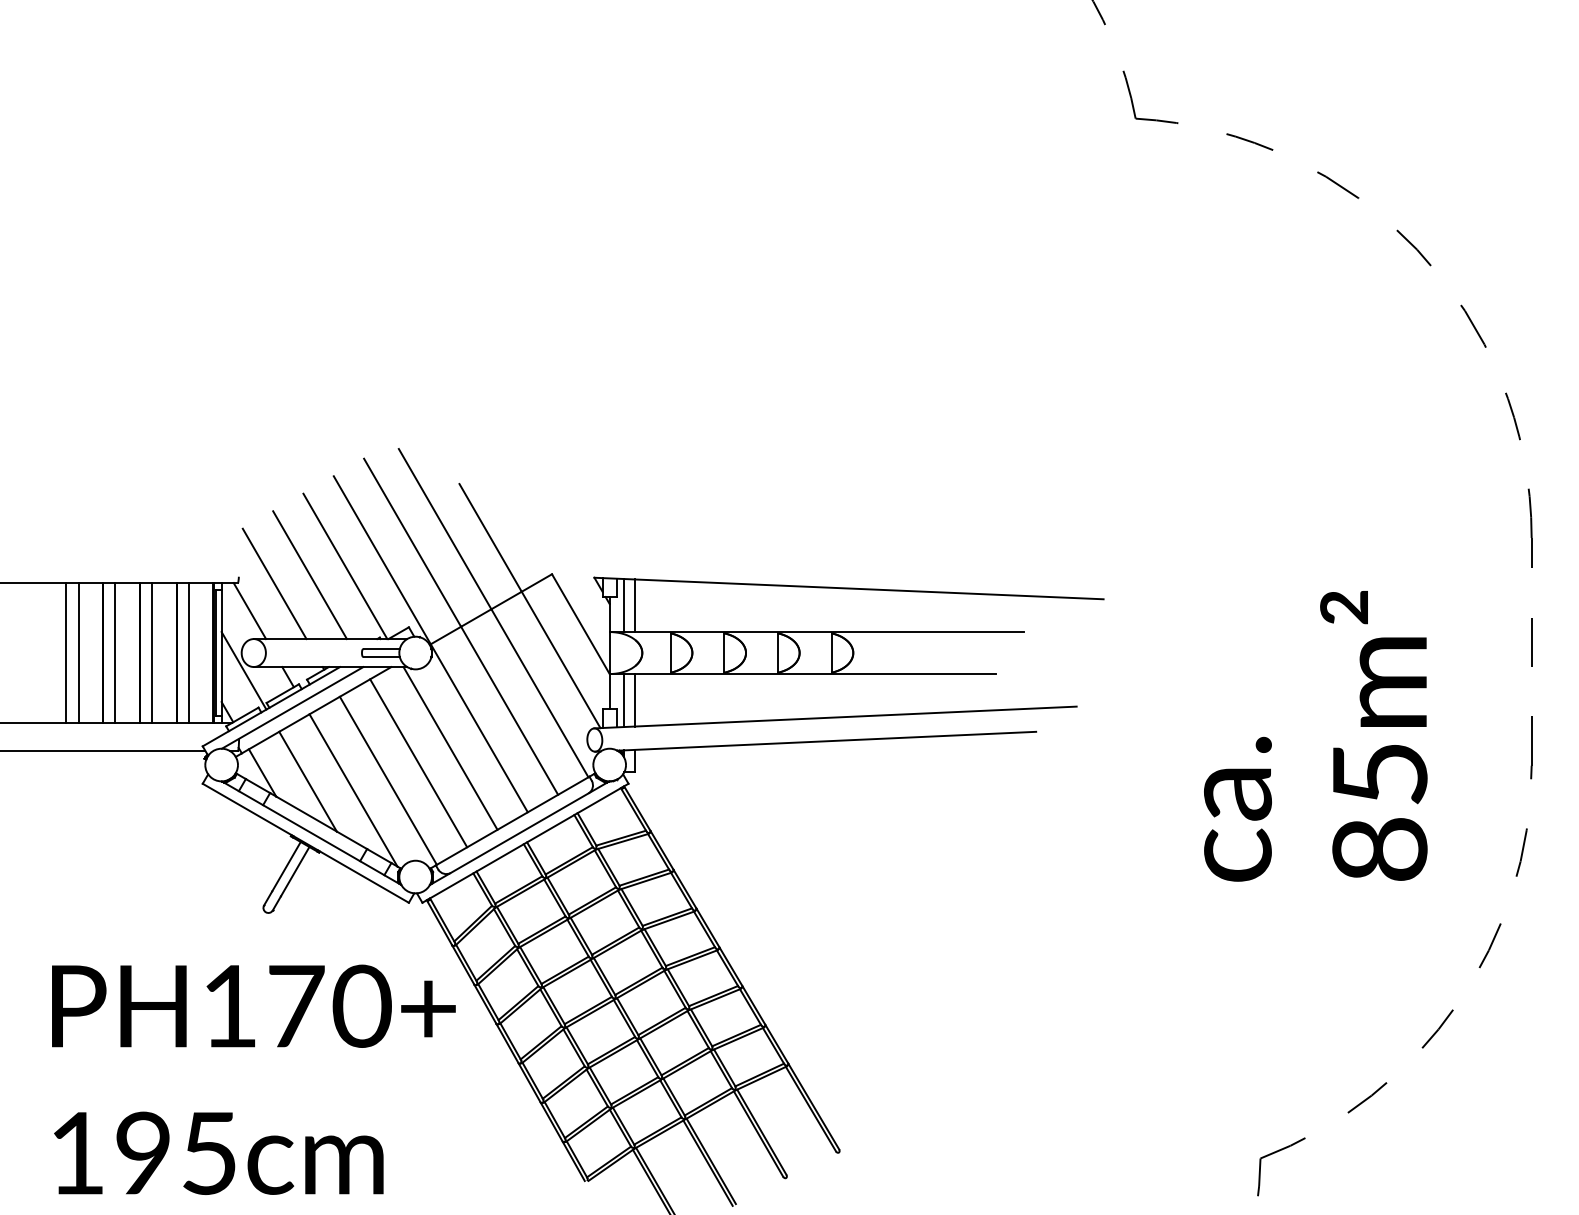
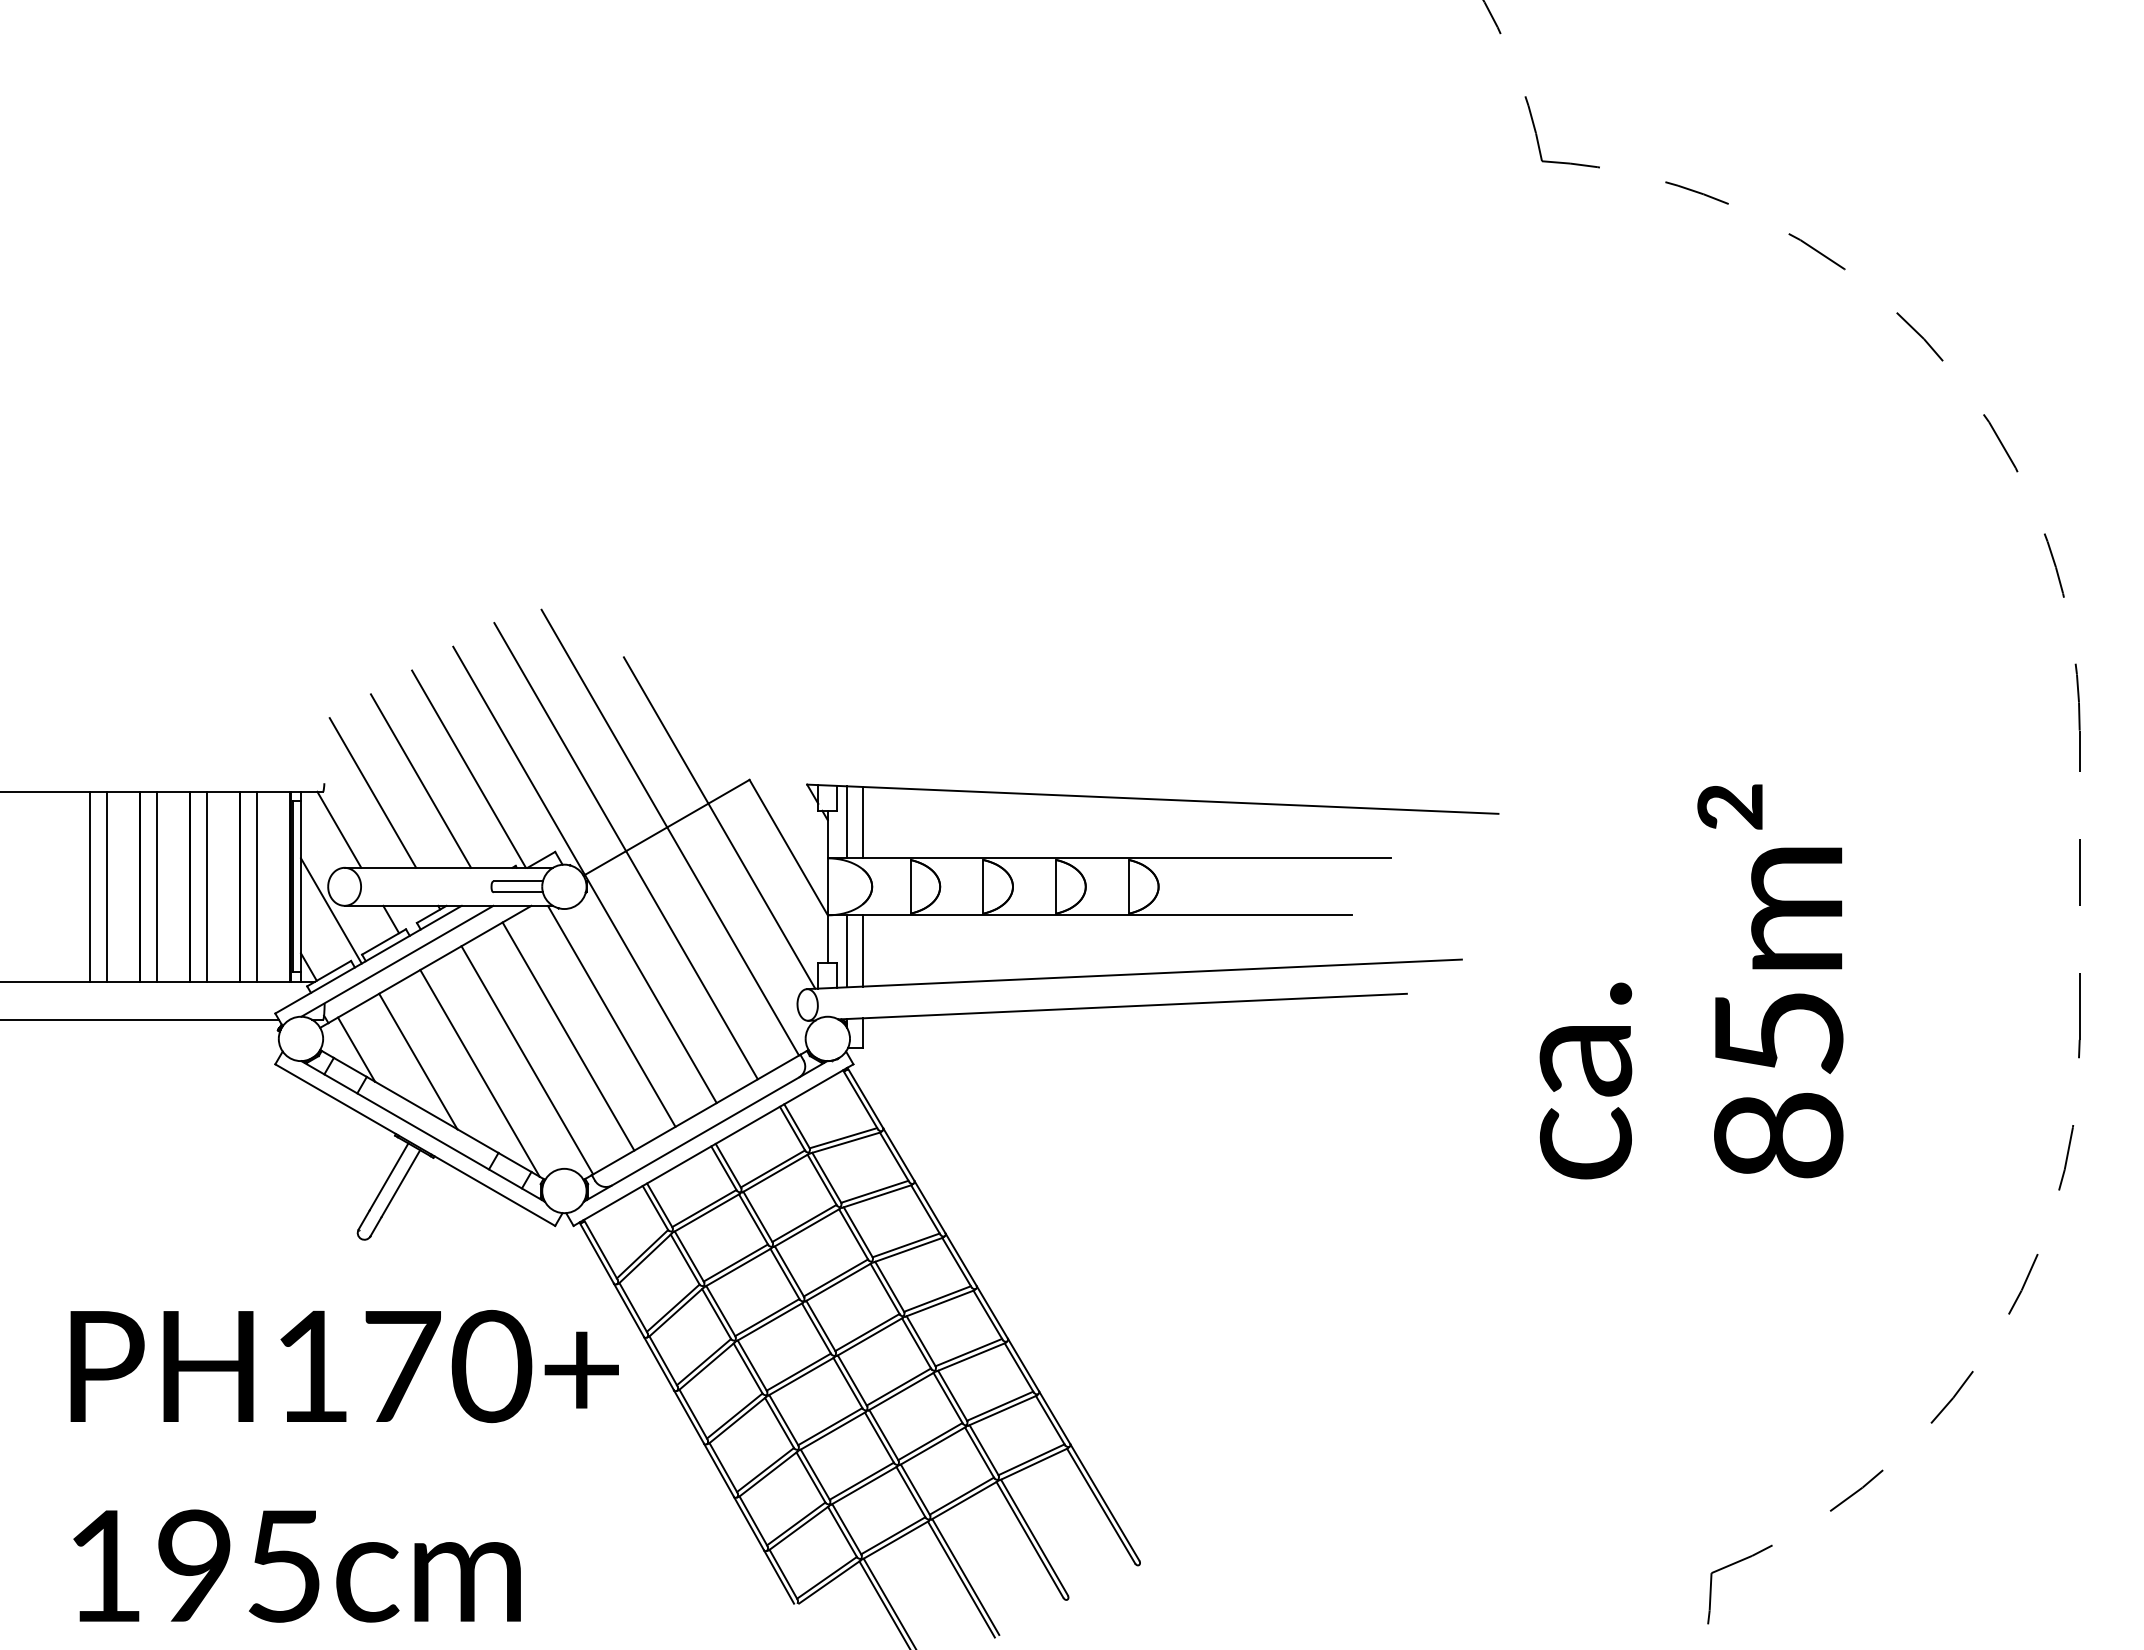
text: (1315, 736) -> (1691, 981), moved

